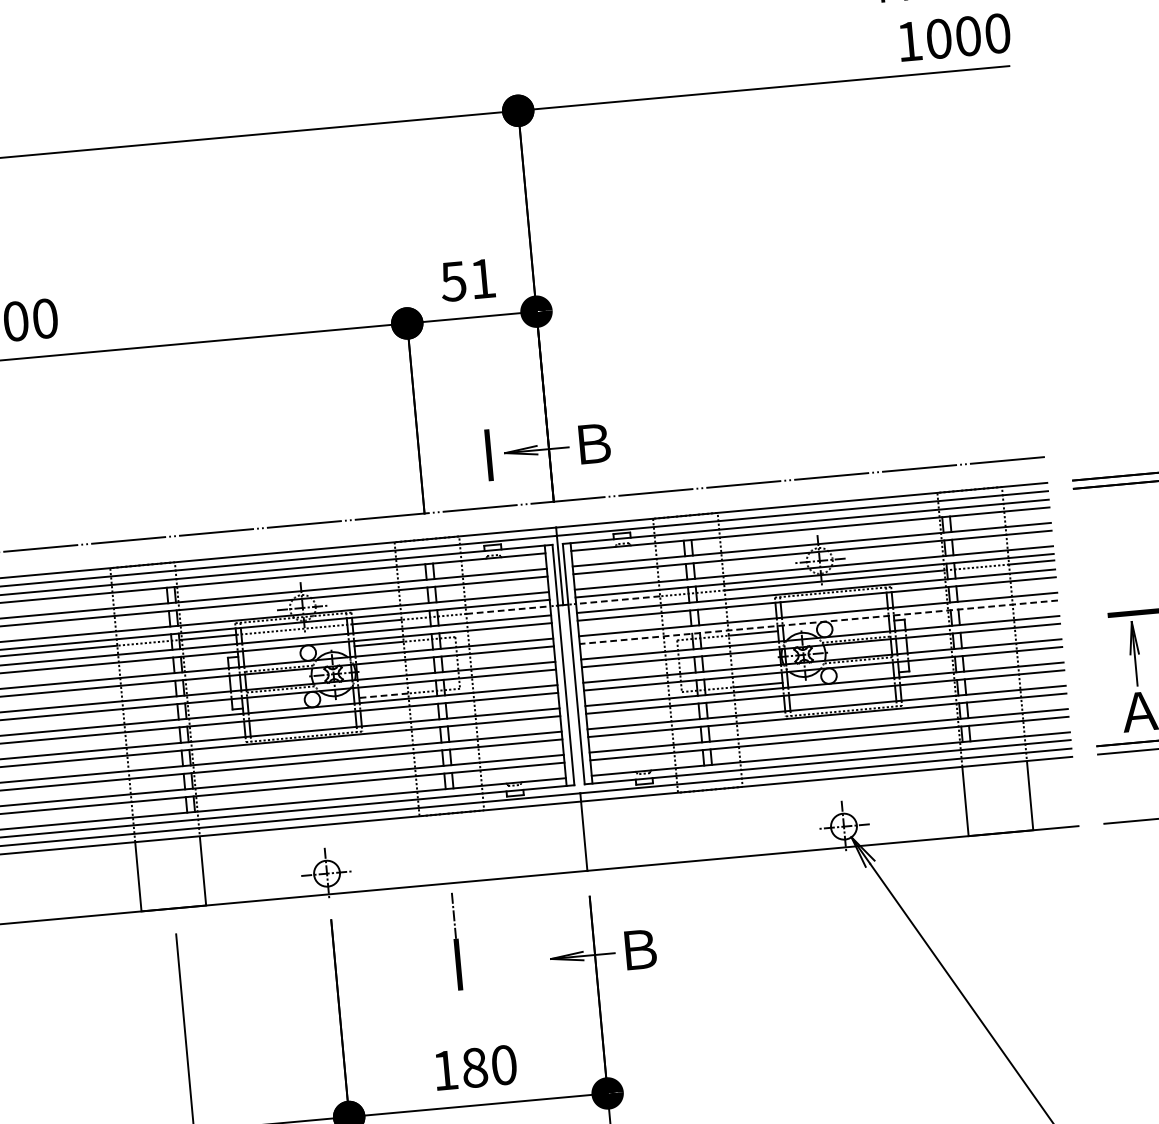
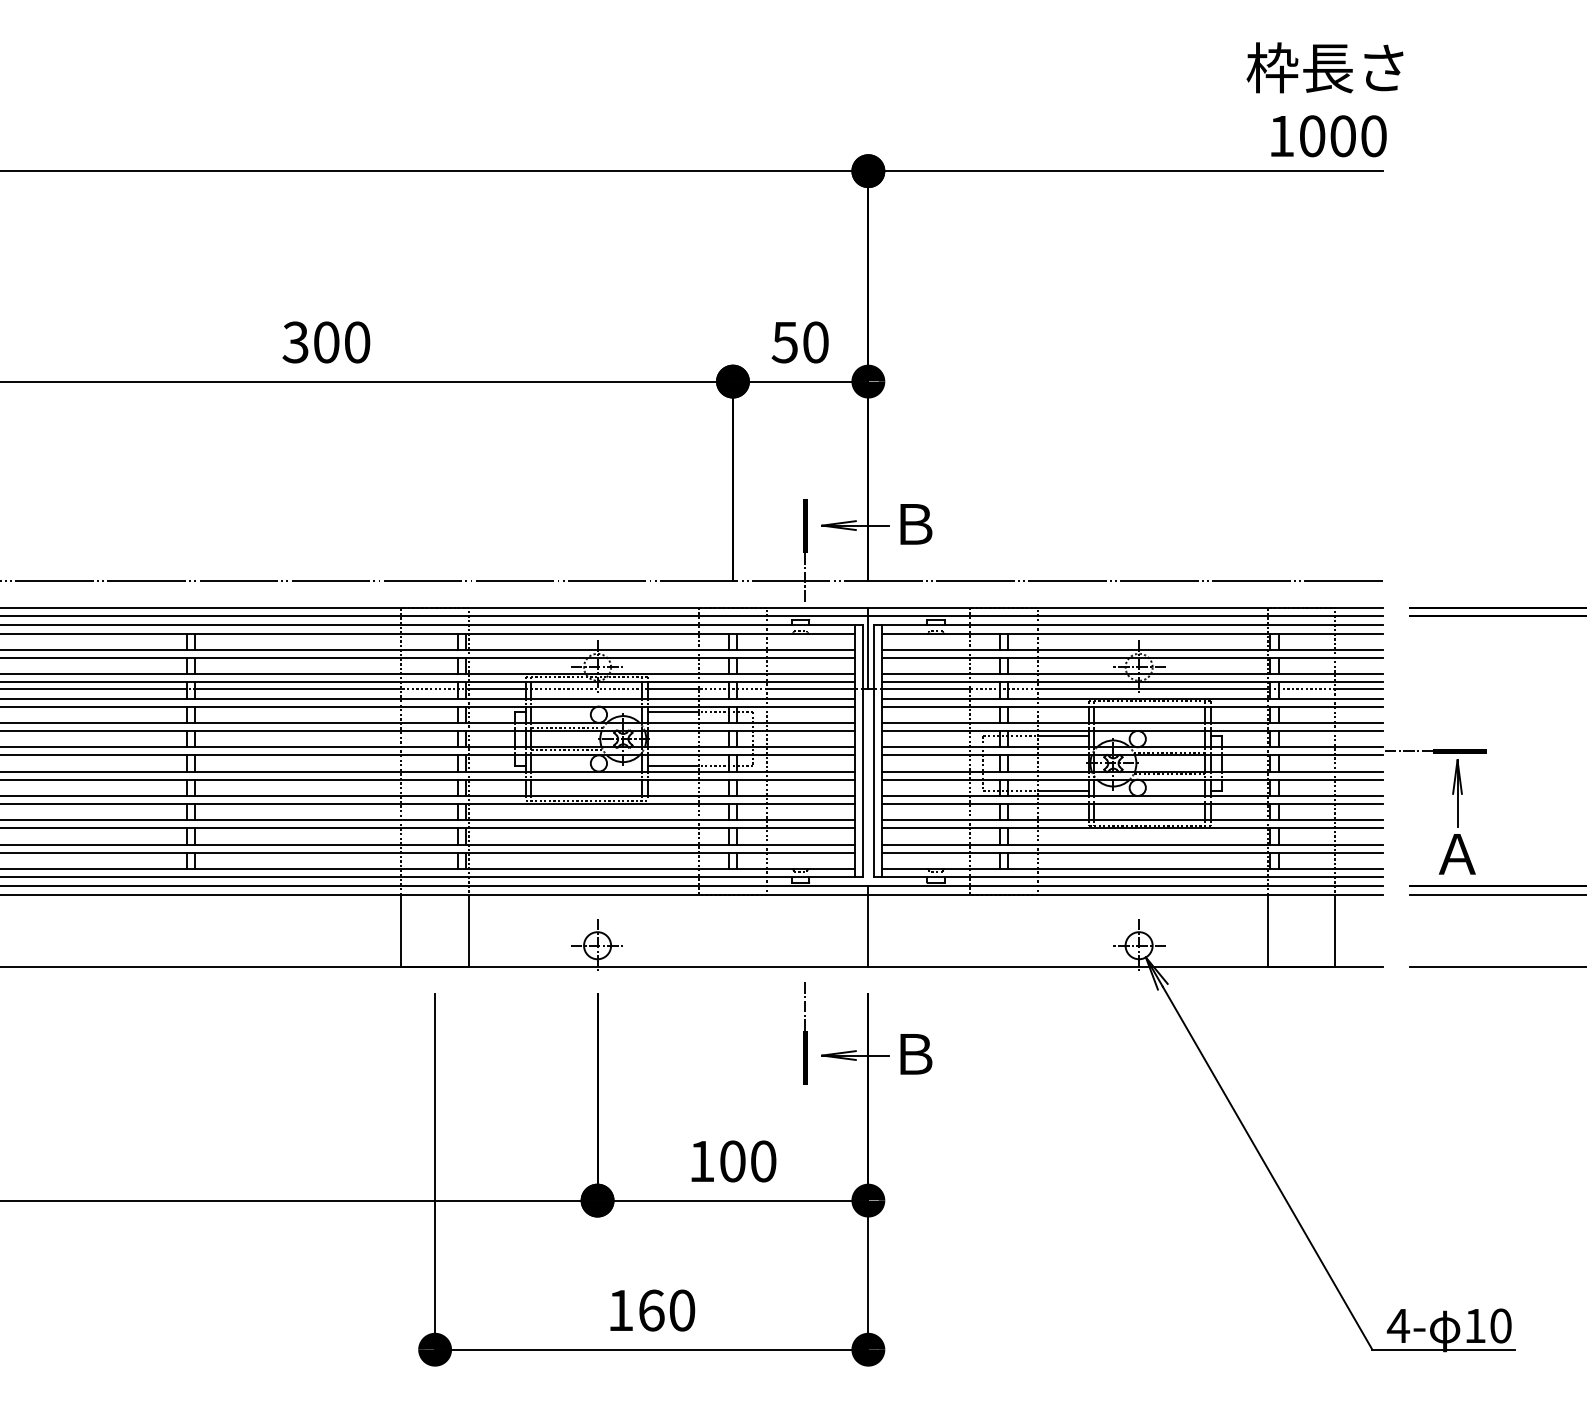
text: (482, 278) -> (815, 342), 51 -> 50
line: (493, 505) -> (805, 578), added
line: (617, 600) -> (925, 689), dashed -> solid
line: (508, 610) -> (811, 689), dashed -> solid
line: (1083, 617) -> (1407, 751), added
line: (818, 622) -> (1131, 731), dashed -> solid
line: (383, 696) -> (673, 766), dashed -> solid
line: (456, 941) -> (805, 1033), moved
text: (474, 1067) -> (732, 1161), 180 -> 100

